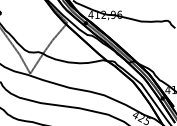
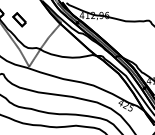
part: (19, 19) -> (19, 19), added

